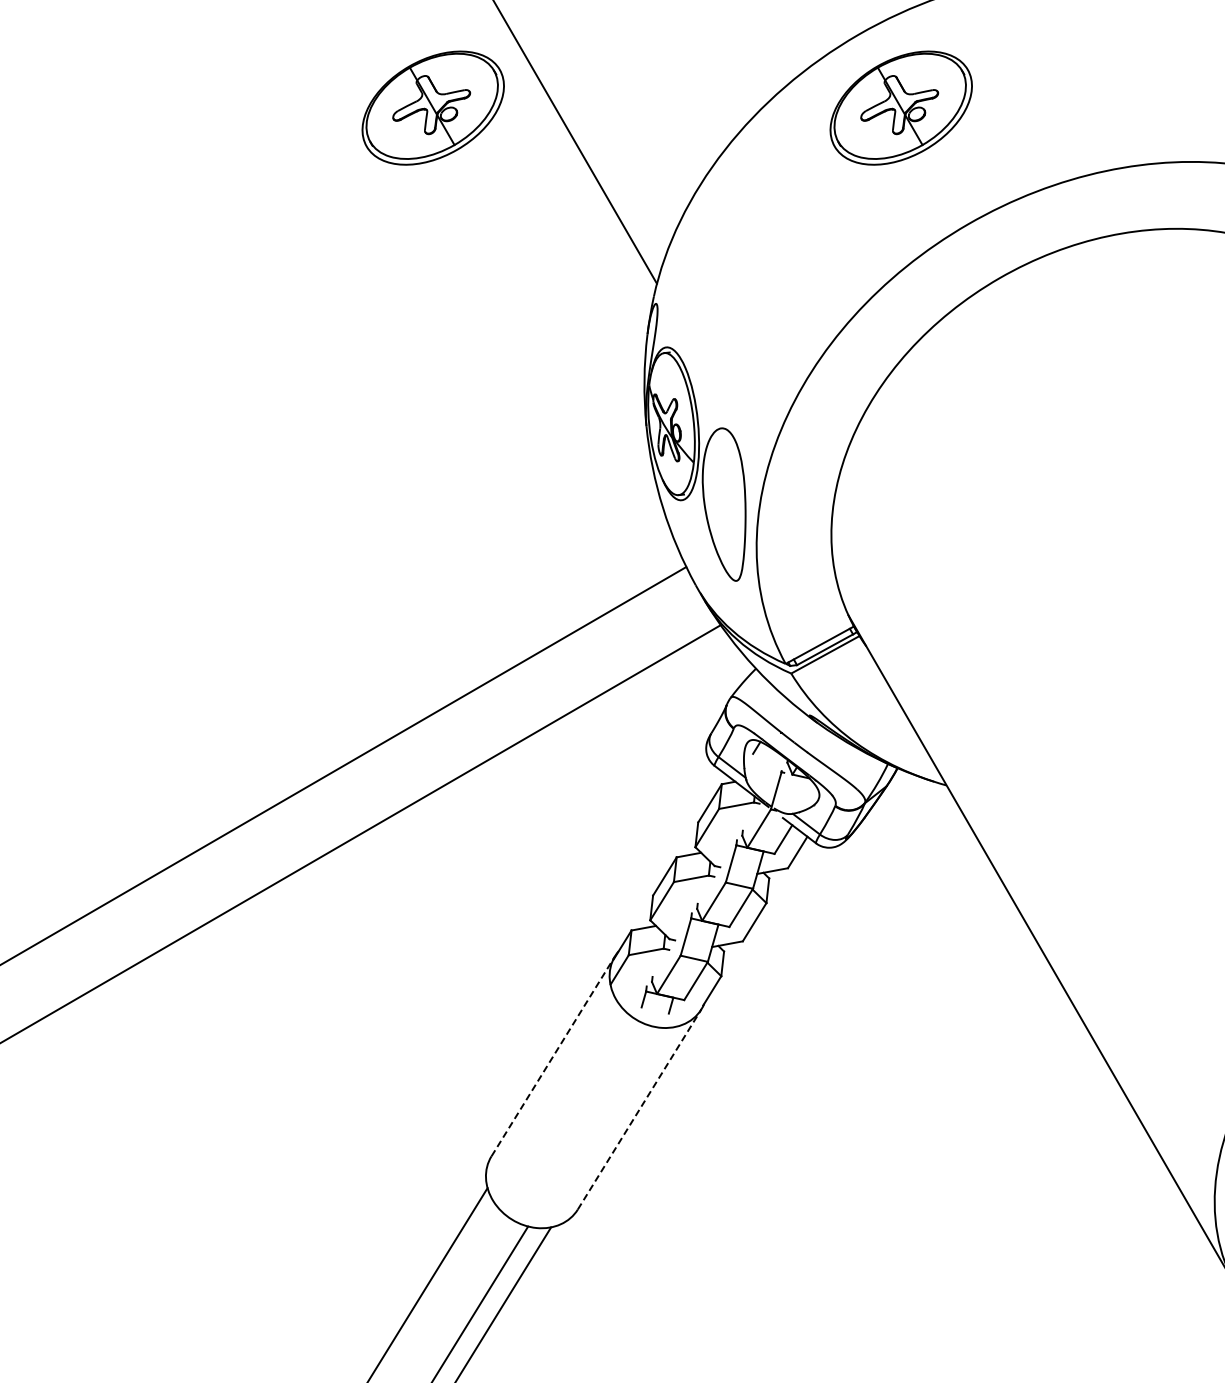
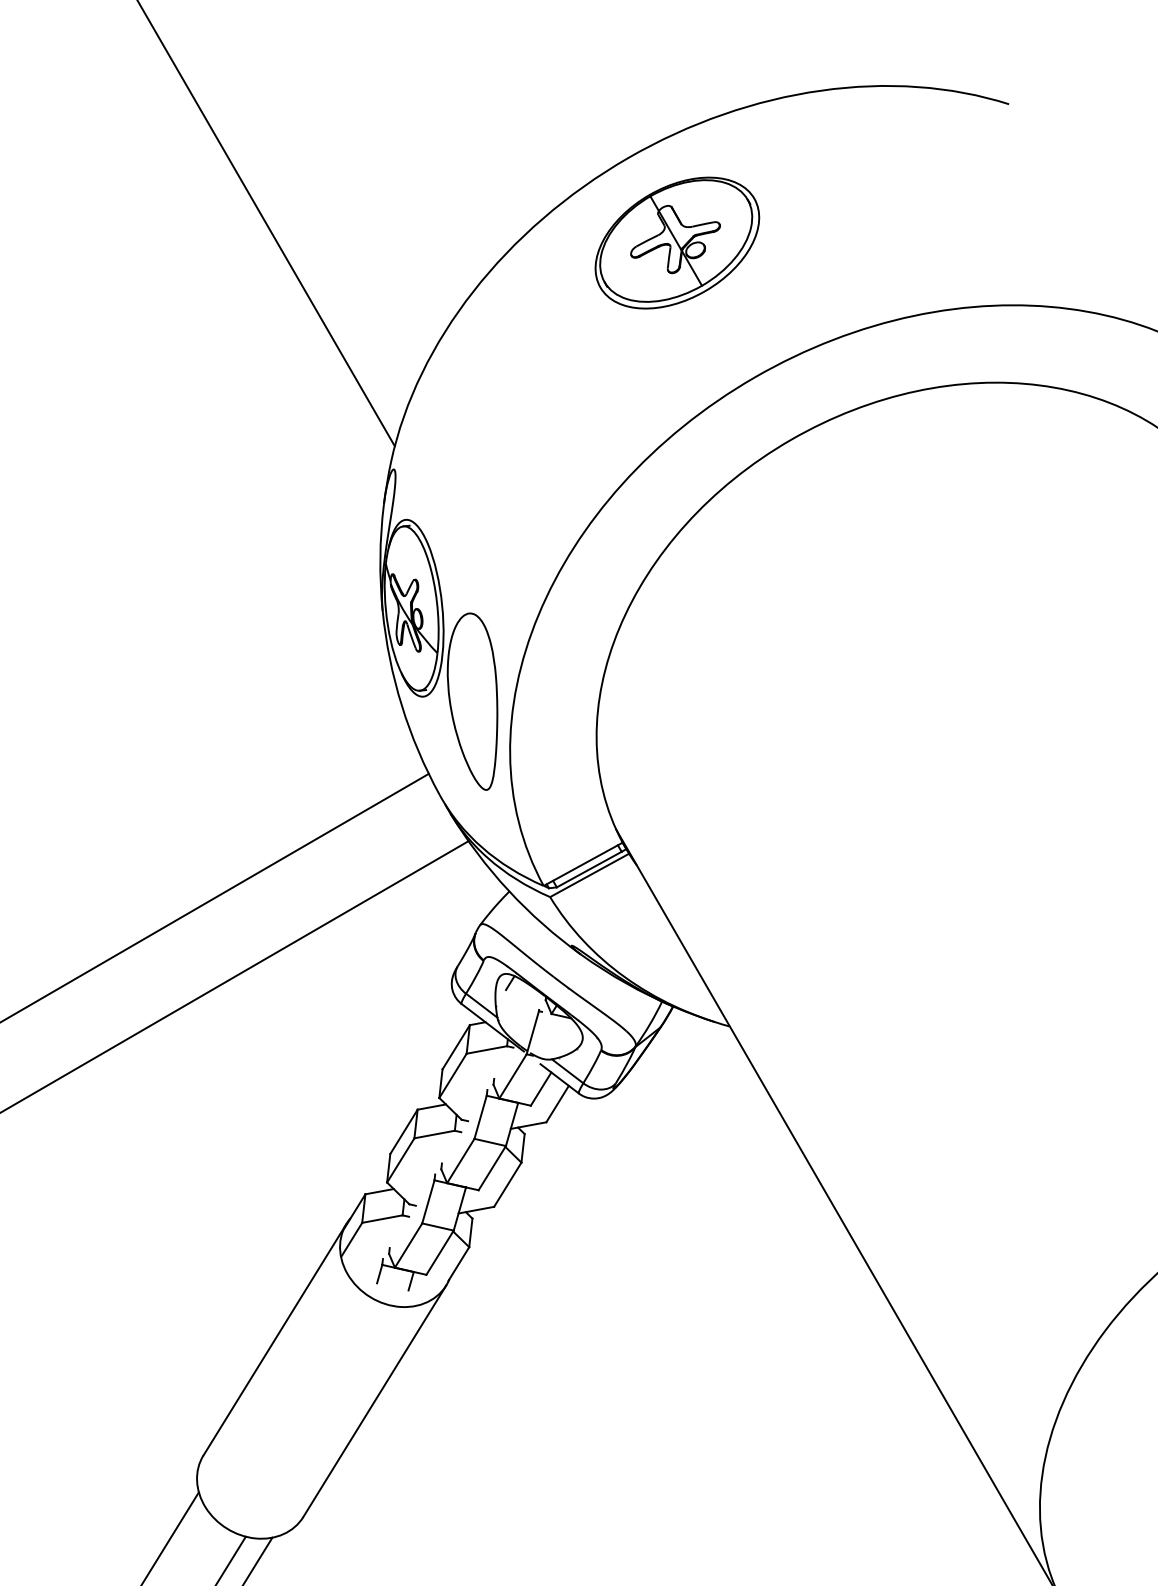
part: (432, 107) -> (135, 242), removed
line: (553, 1056) -> (275, 1340), dashed -> solid
line: (639, 1109) -> (374, 1401), dashed -> solid

